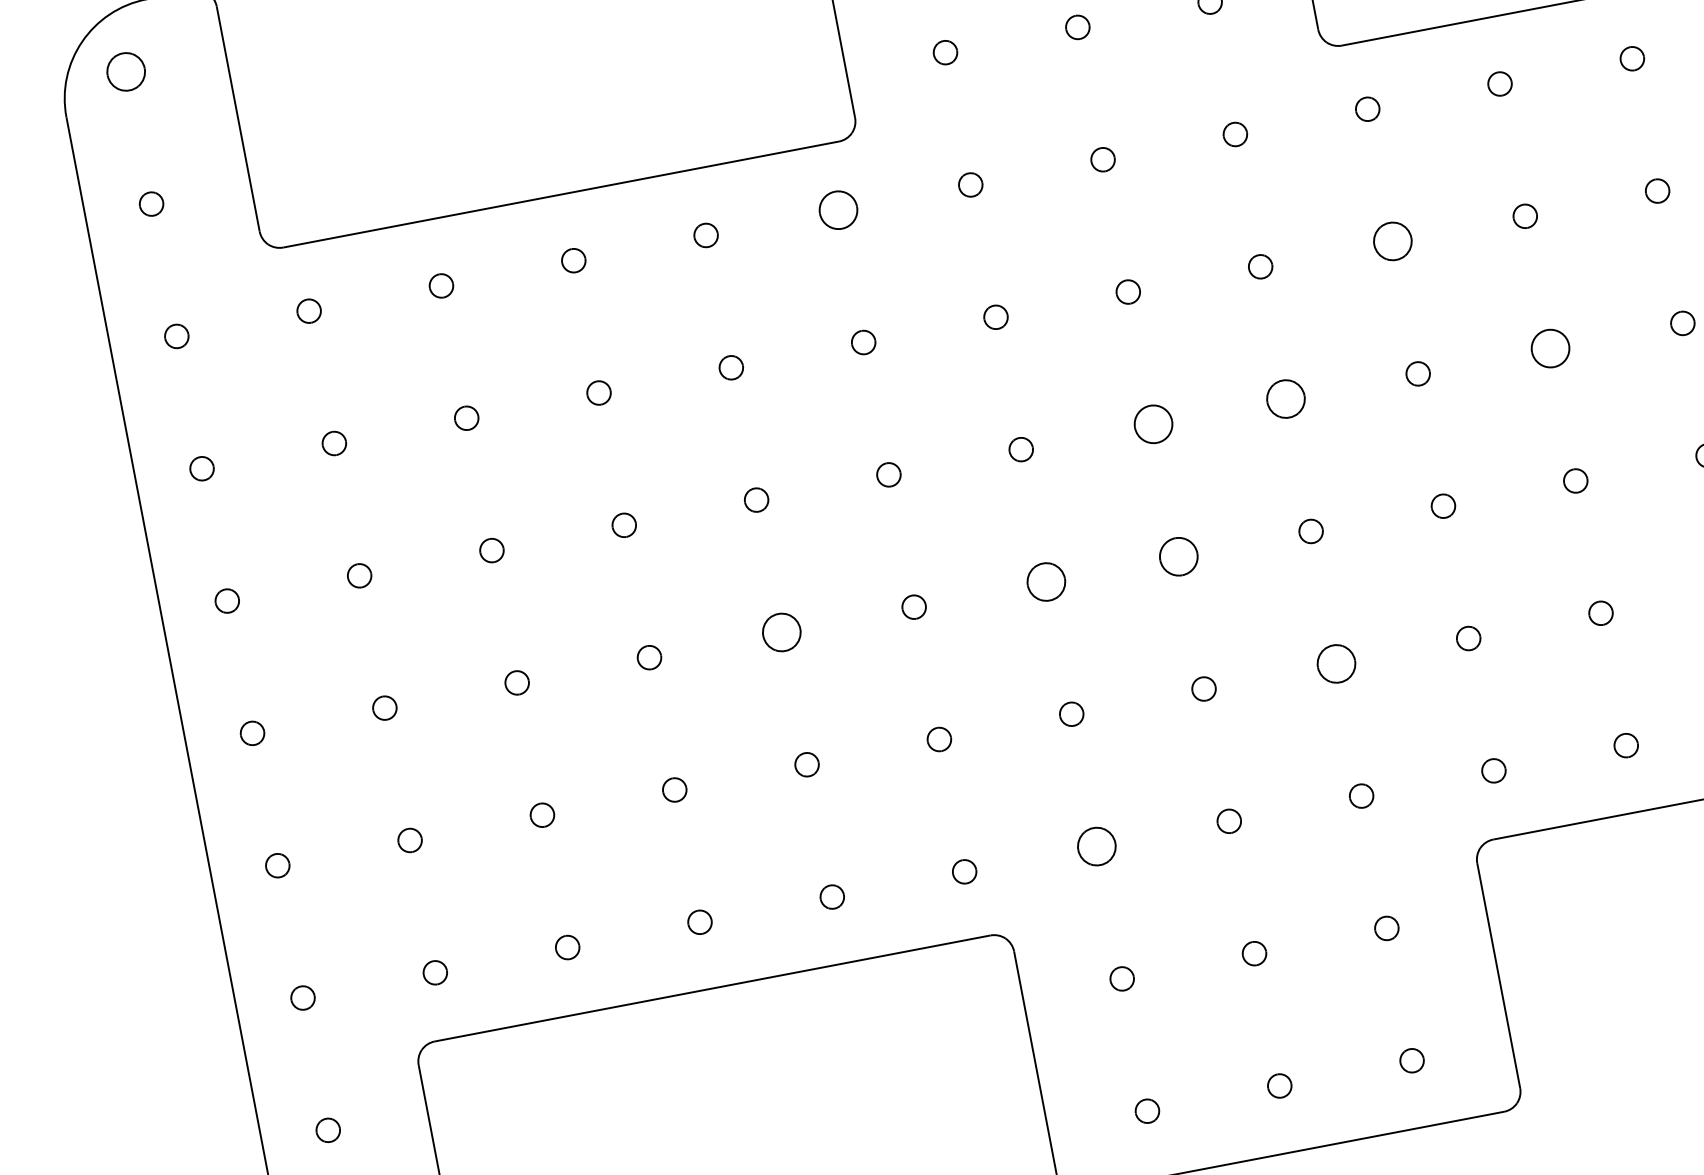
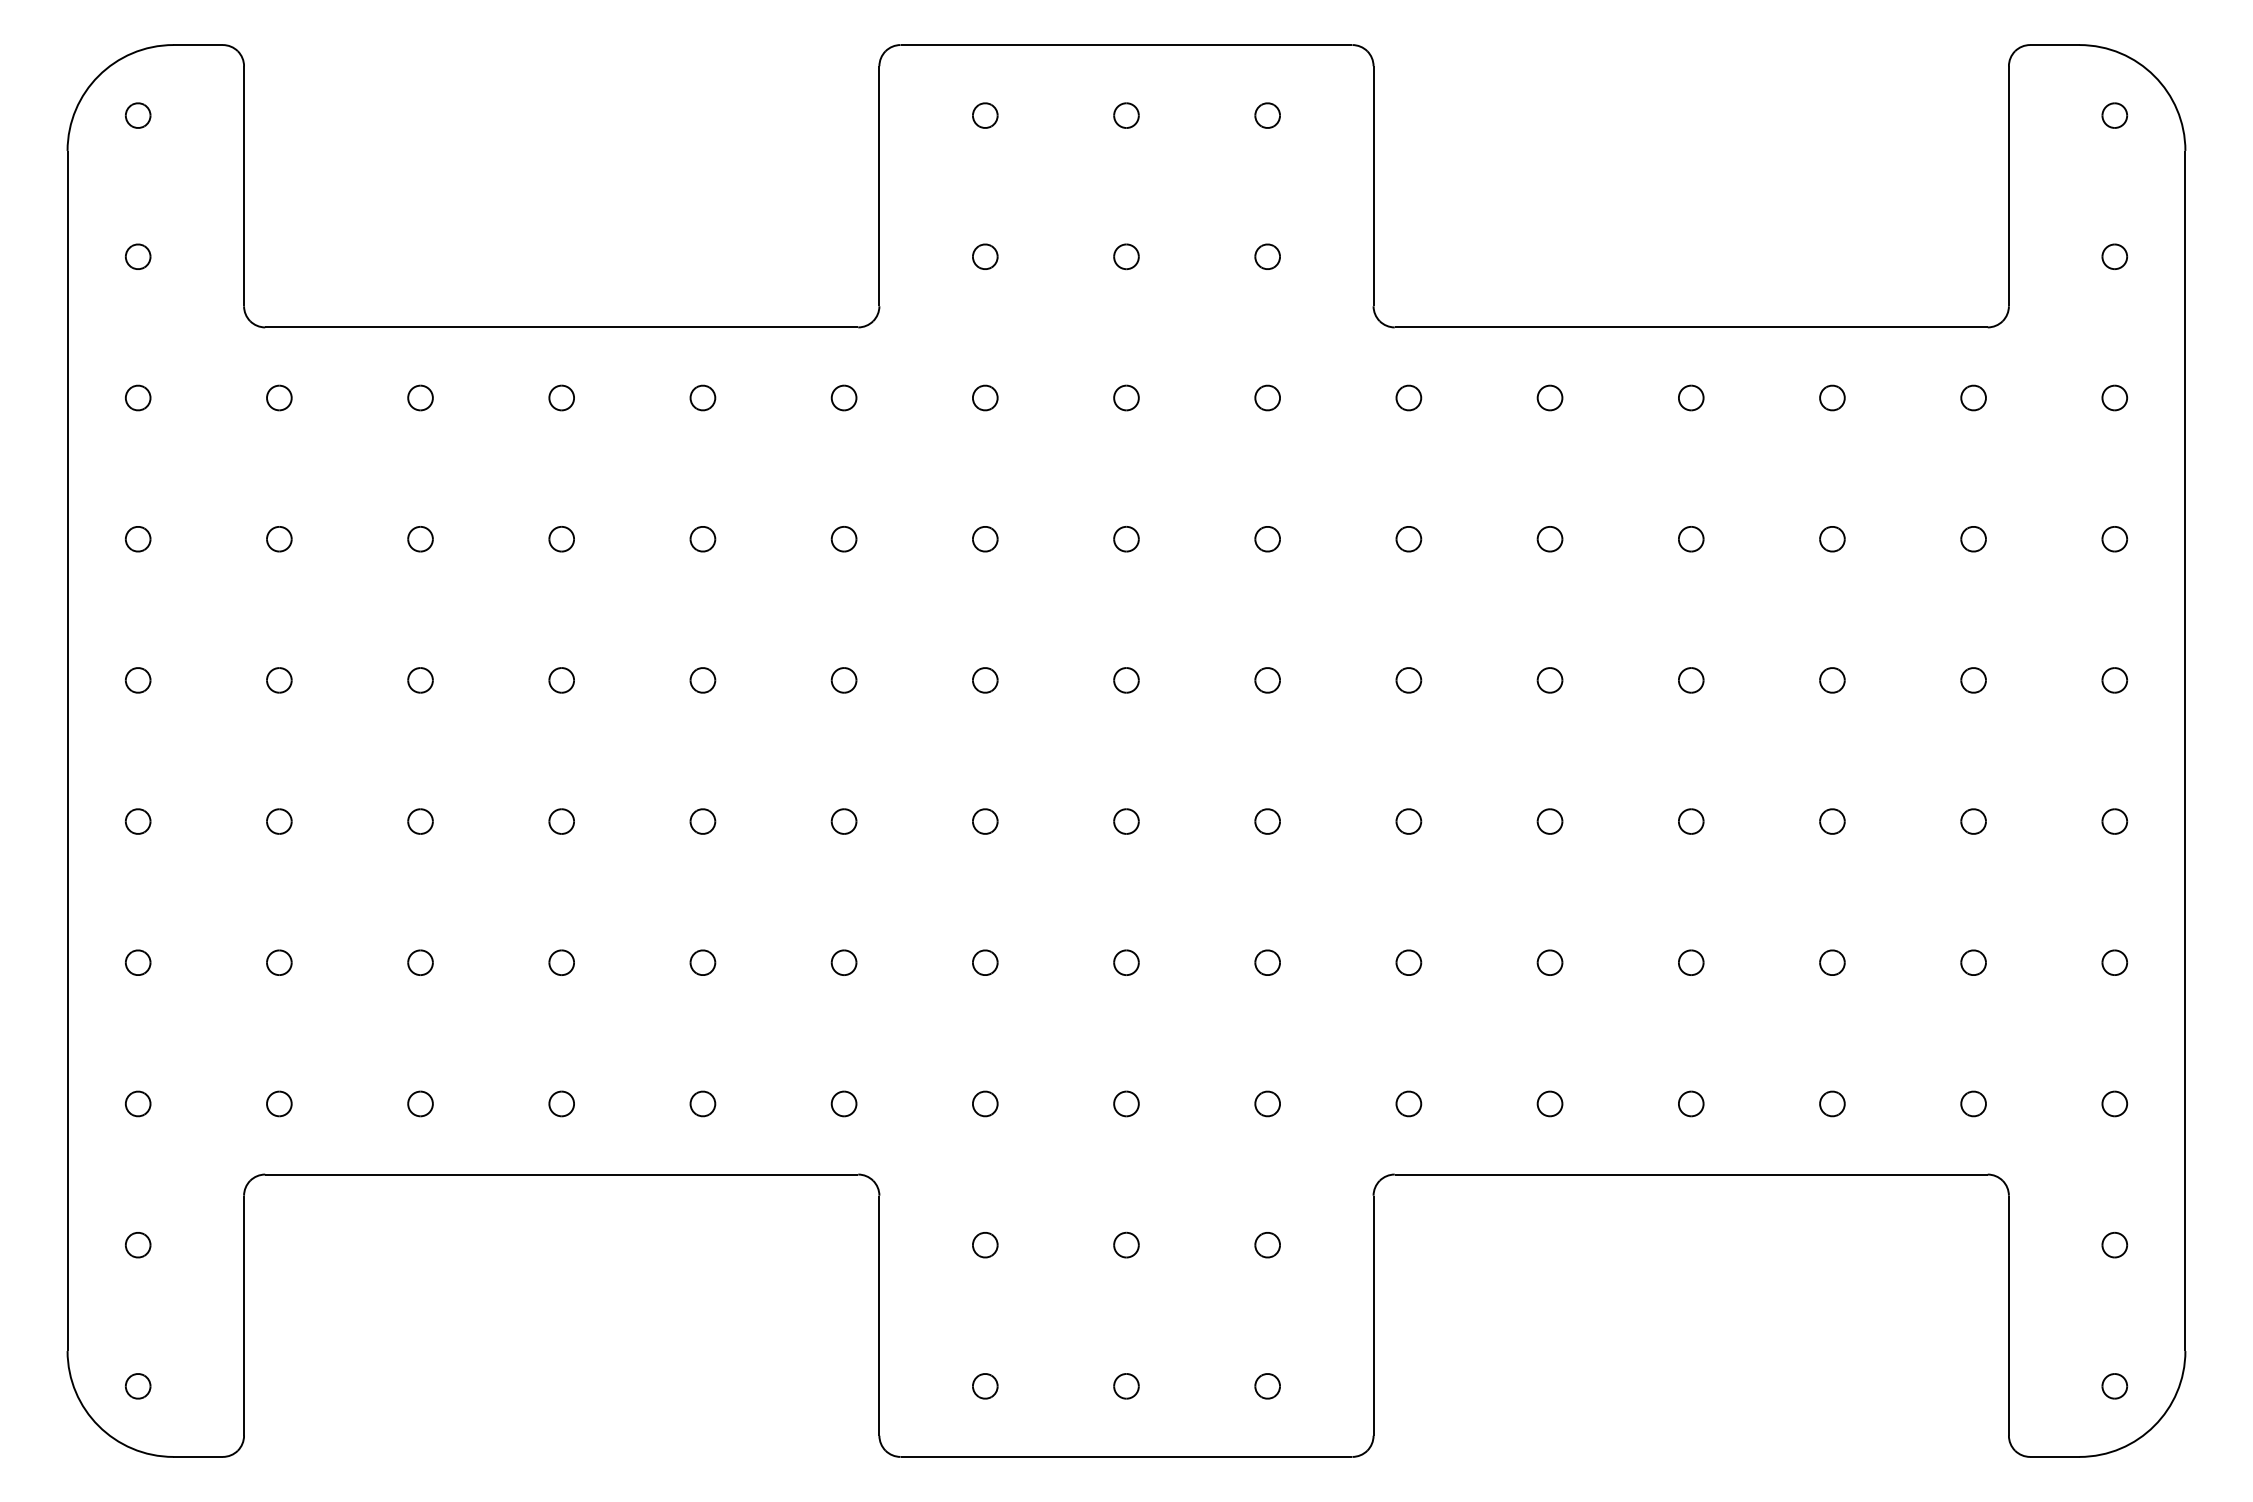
part: (126, 71) -> (138, 115), size x0.62
part: (837, 209) -> (843, 397), size x0.62
part: (1392, 241) -> (1408, 539), size x0.62
part: (1550, 348) -> (1549, 680), size x0.62
part: (1285, 399) -> (1267, 680), size x0.62
part: (1153, 424) -> (1126, 680), size x0.62
part: (1178, 556) -> (1126, 821), size x0.62
part: (1046, 581) -> (985, 821), size x0.62
part: (781, 632) -> (702, 821), size x0.62
part: (1336, 663) -> (1267, 962), size x0.62
part: (1097, 846) -> (985, 1103), size x0.62

